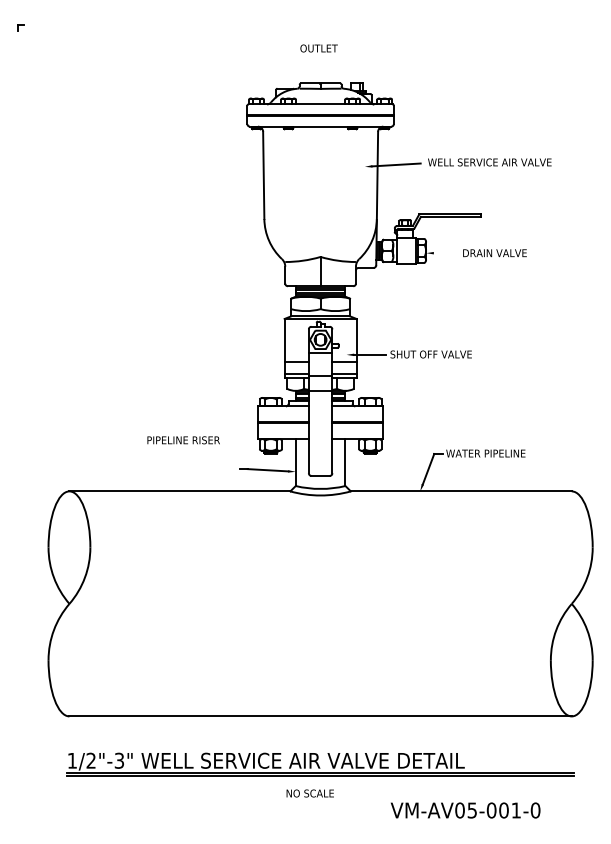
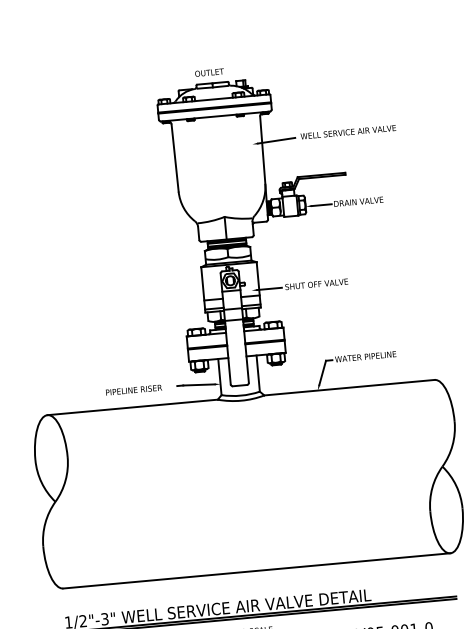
text: (318, 48) -> (209, 72), moved
line: (446, 253) -> (321, 205), added
text: (183, 440) -> (133, 390), moved

